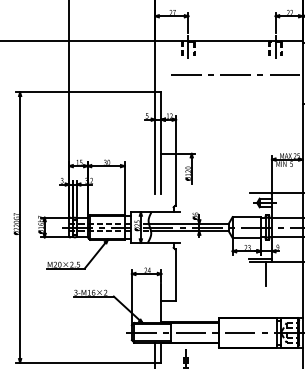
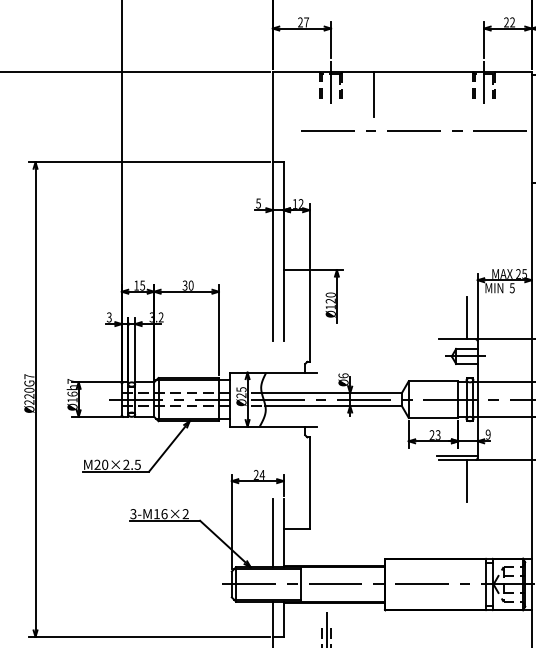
line: (212, 53) -> (373, 93), added
line: (265, 180) -> (466, 316), added
line: (155, 302) -> (273, 531), added

